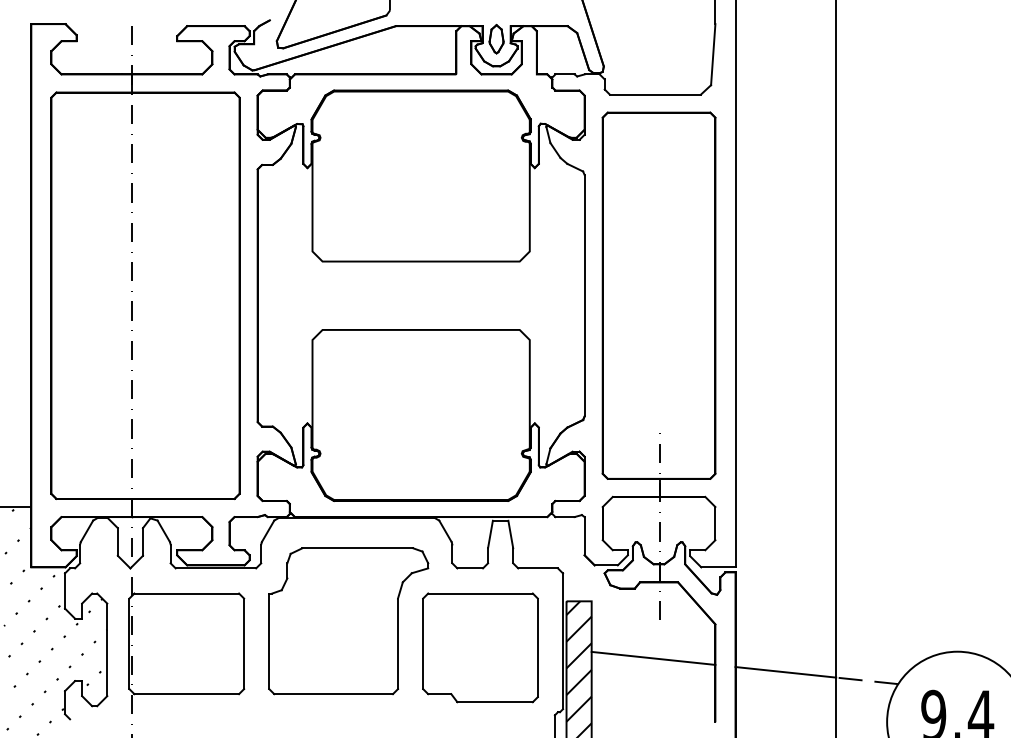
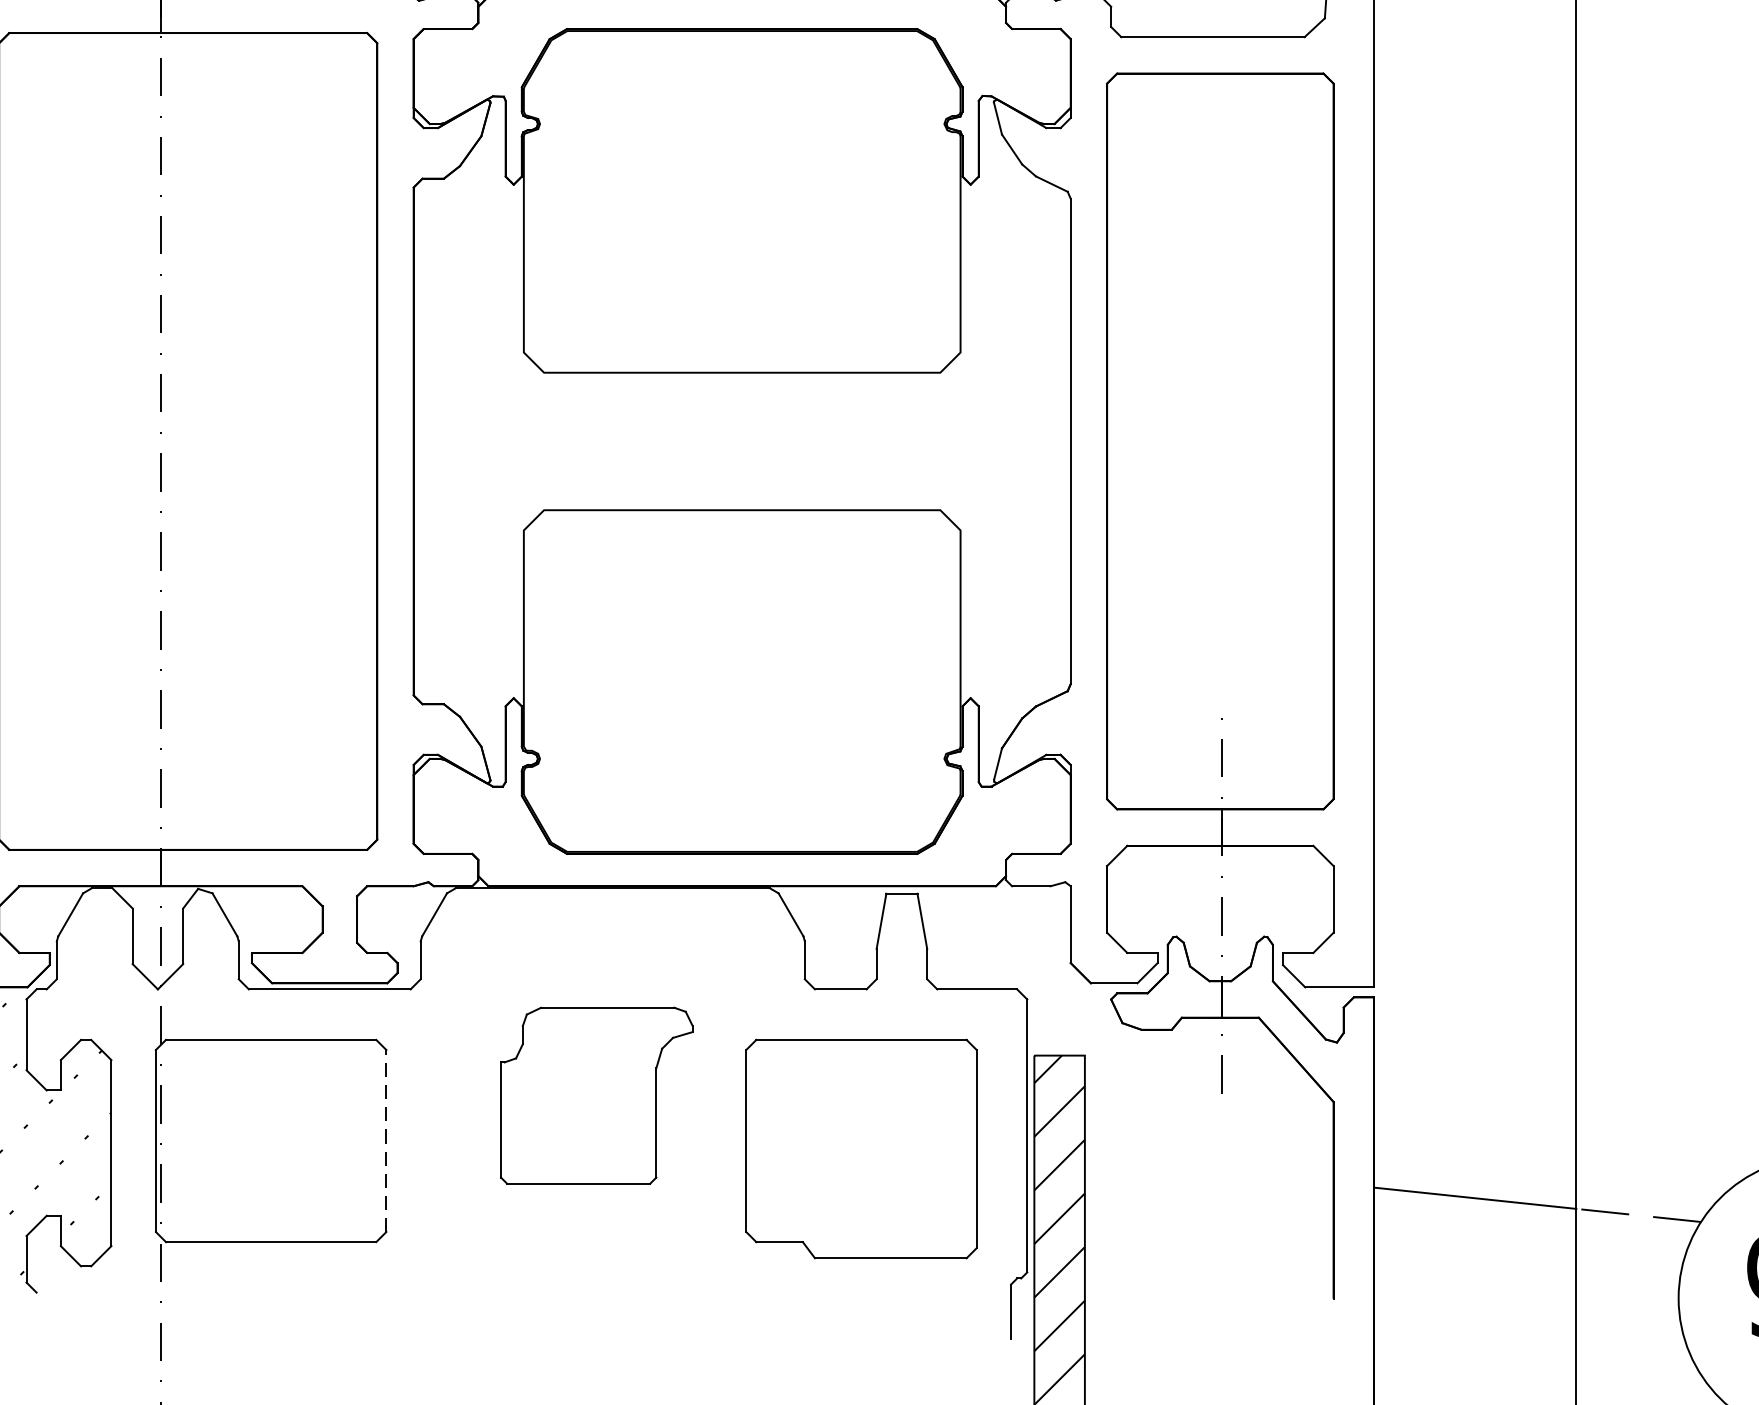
part: (348, 621) -> (596, 1096), size x0.6
line: (244, 643) -> (387, 1140), solid -> dashed
line: (653, 657) -> (1209, 1168), removed

